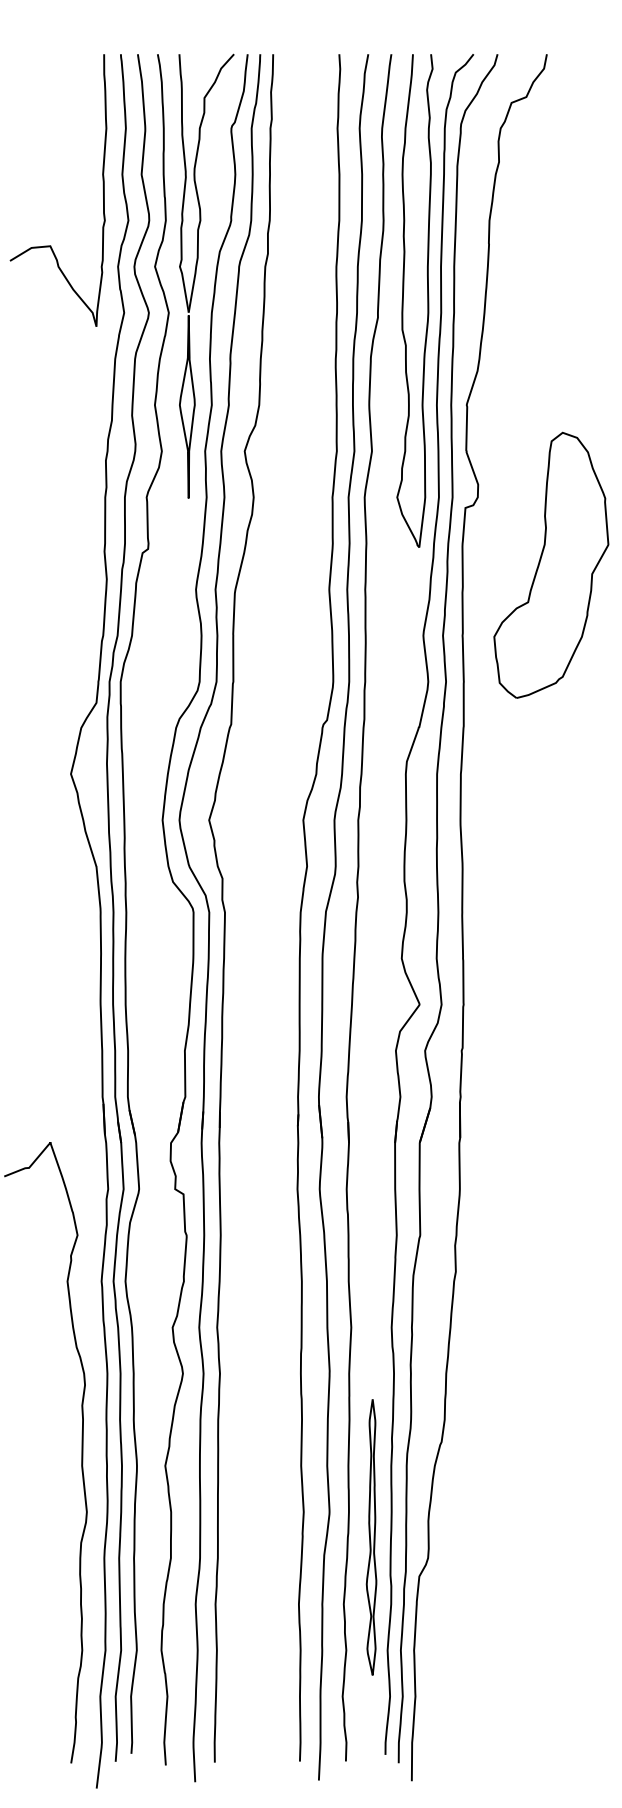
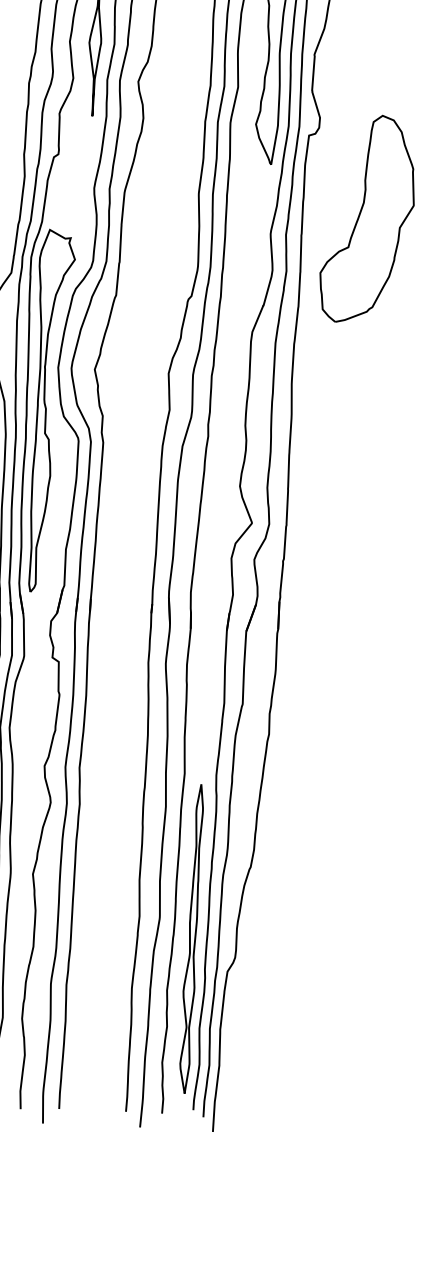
part: (551, 564) -> (368, 218), moved
part: (154, 875) -> (49, 410), added
part: (371, 1537) -> (191, 939), size x1.43

